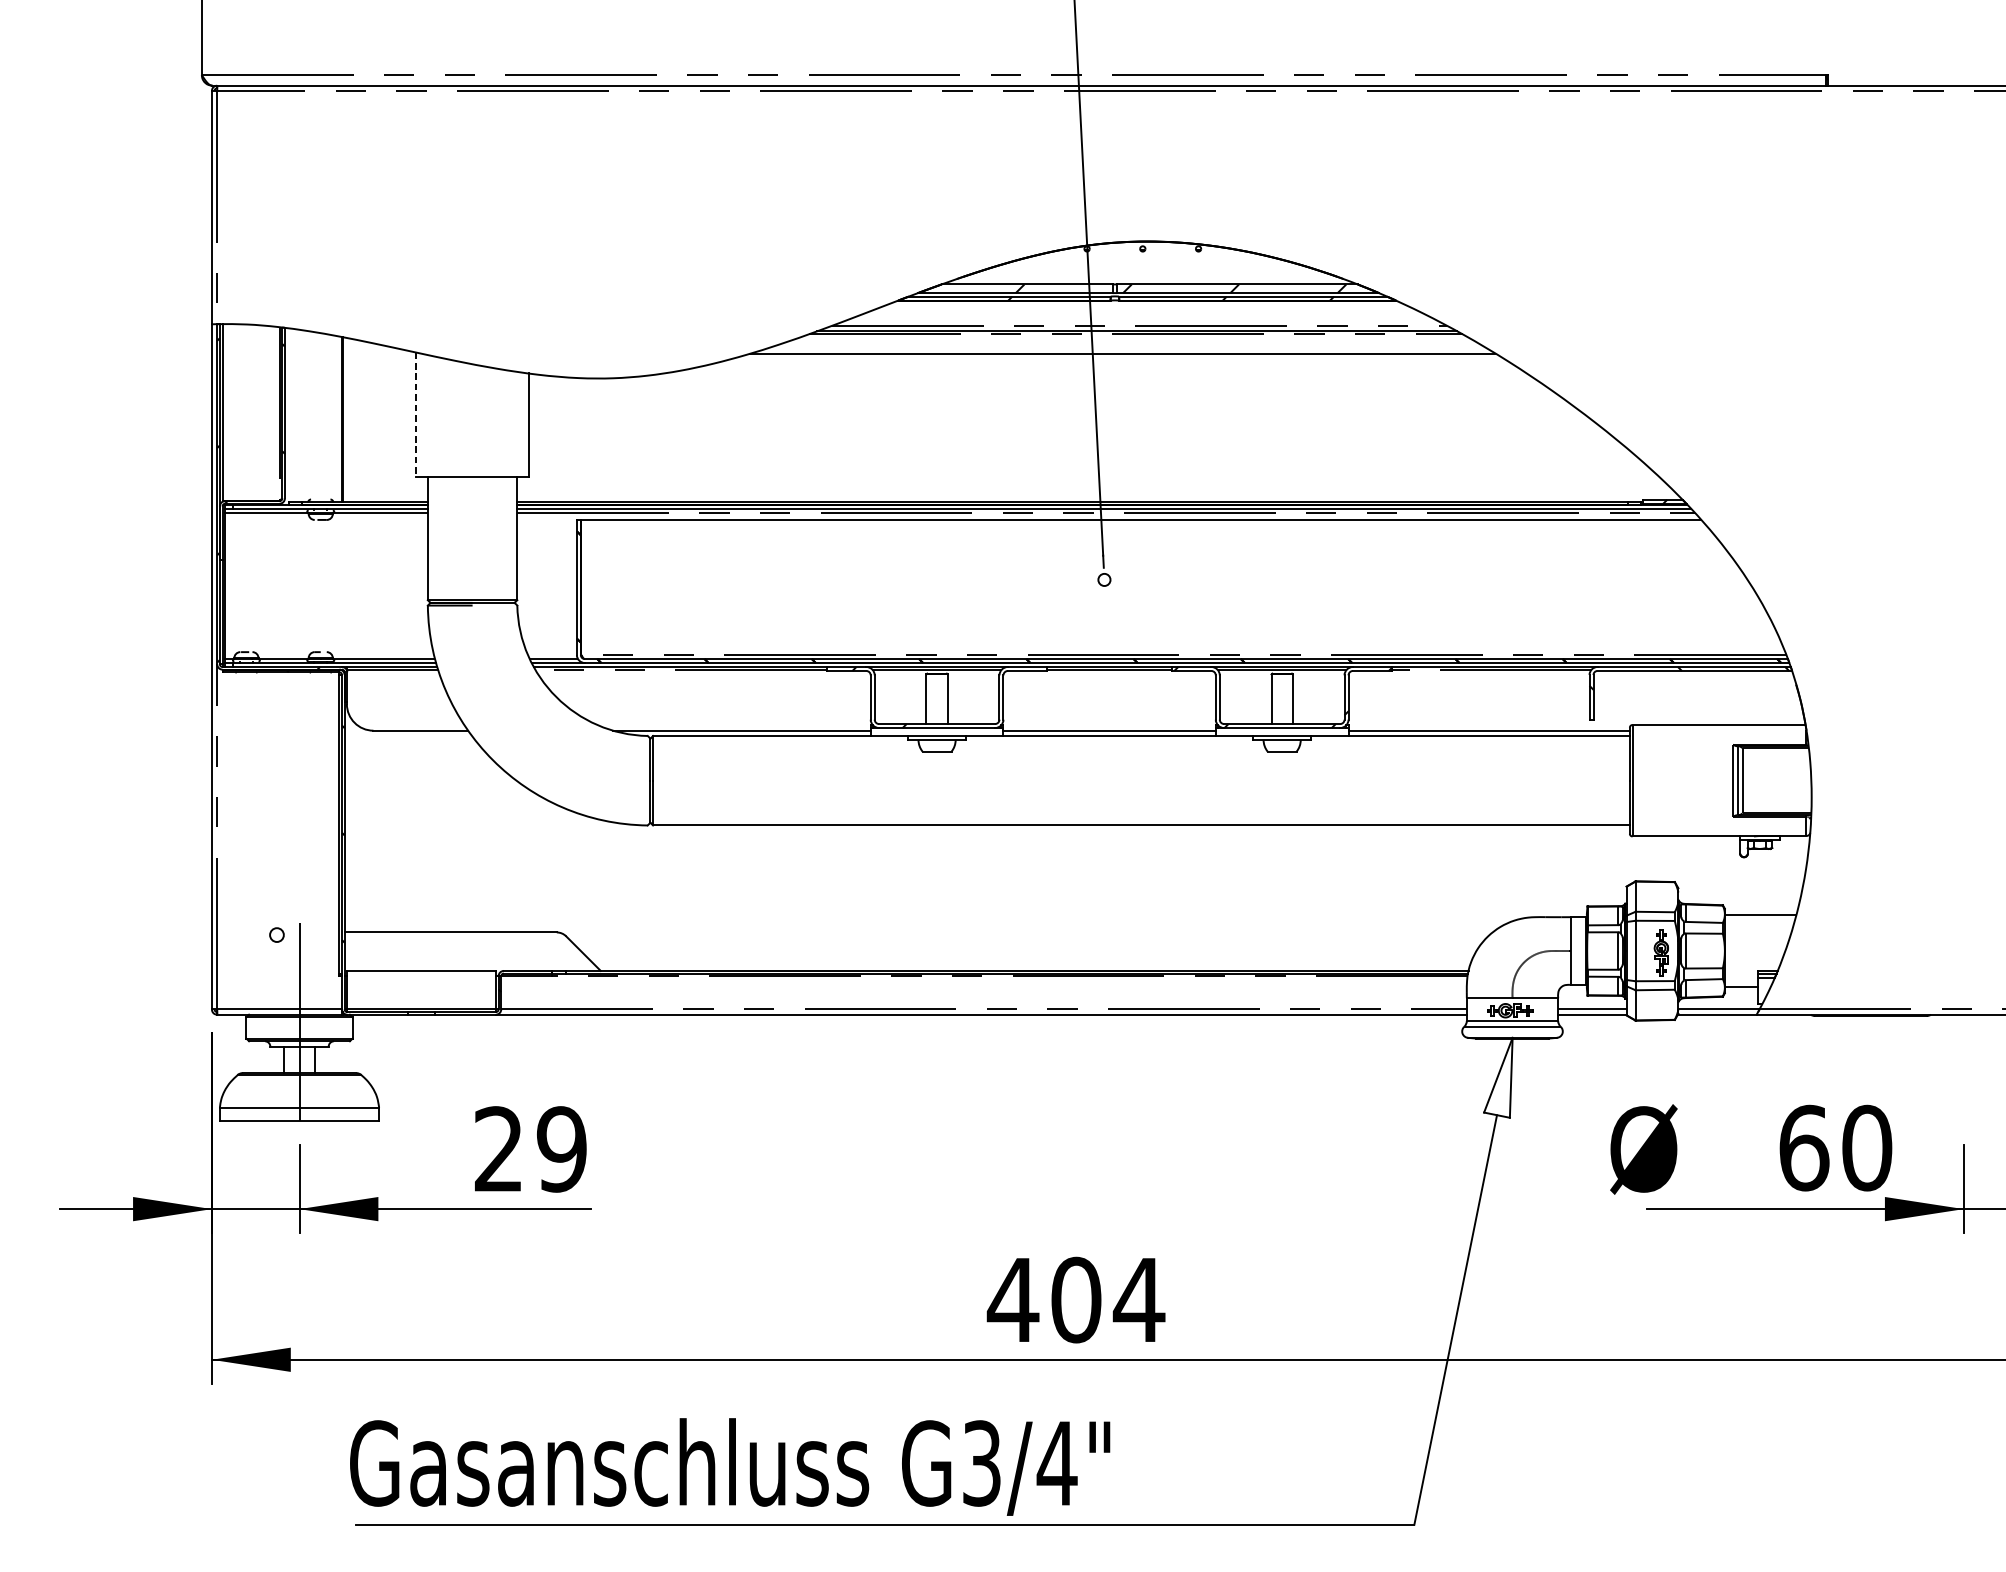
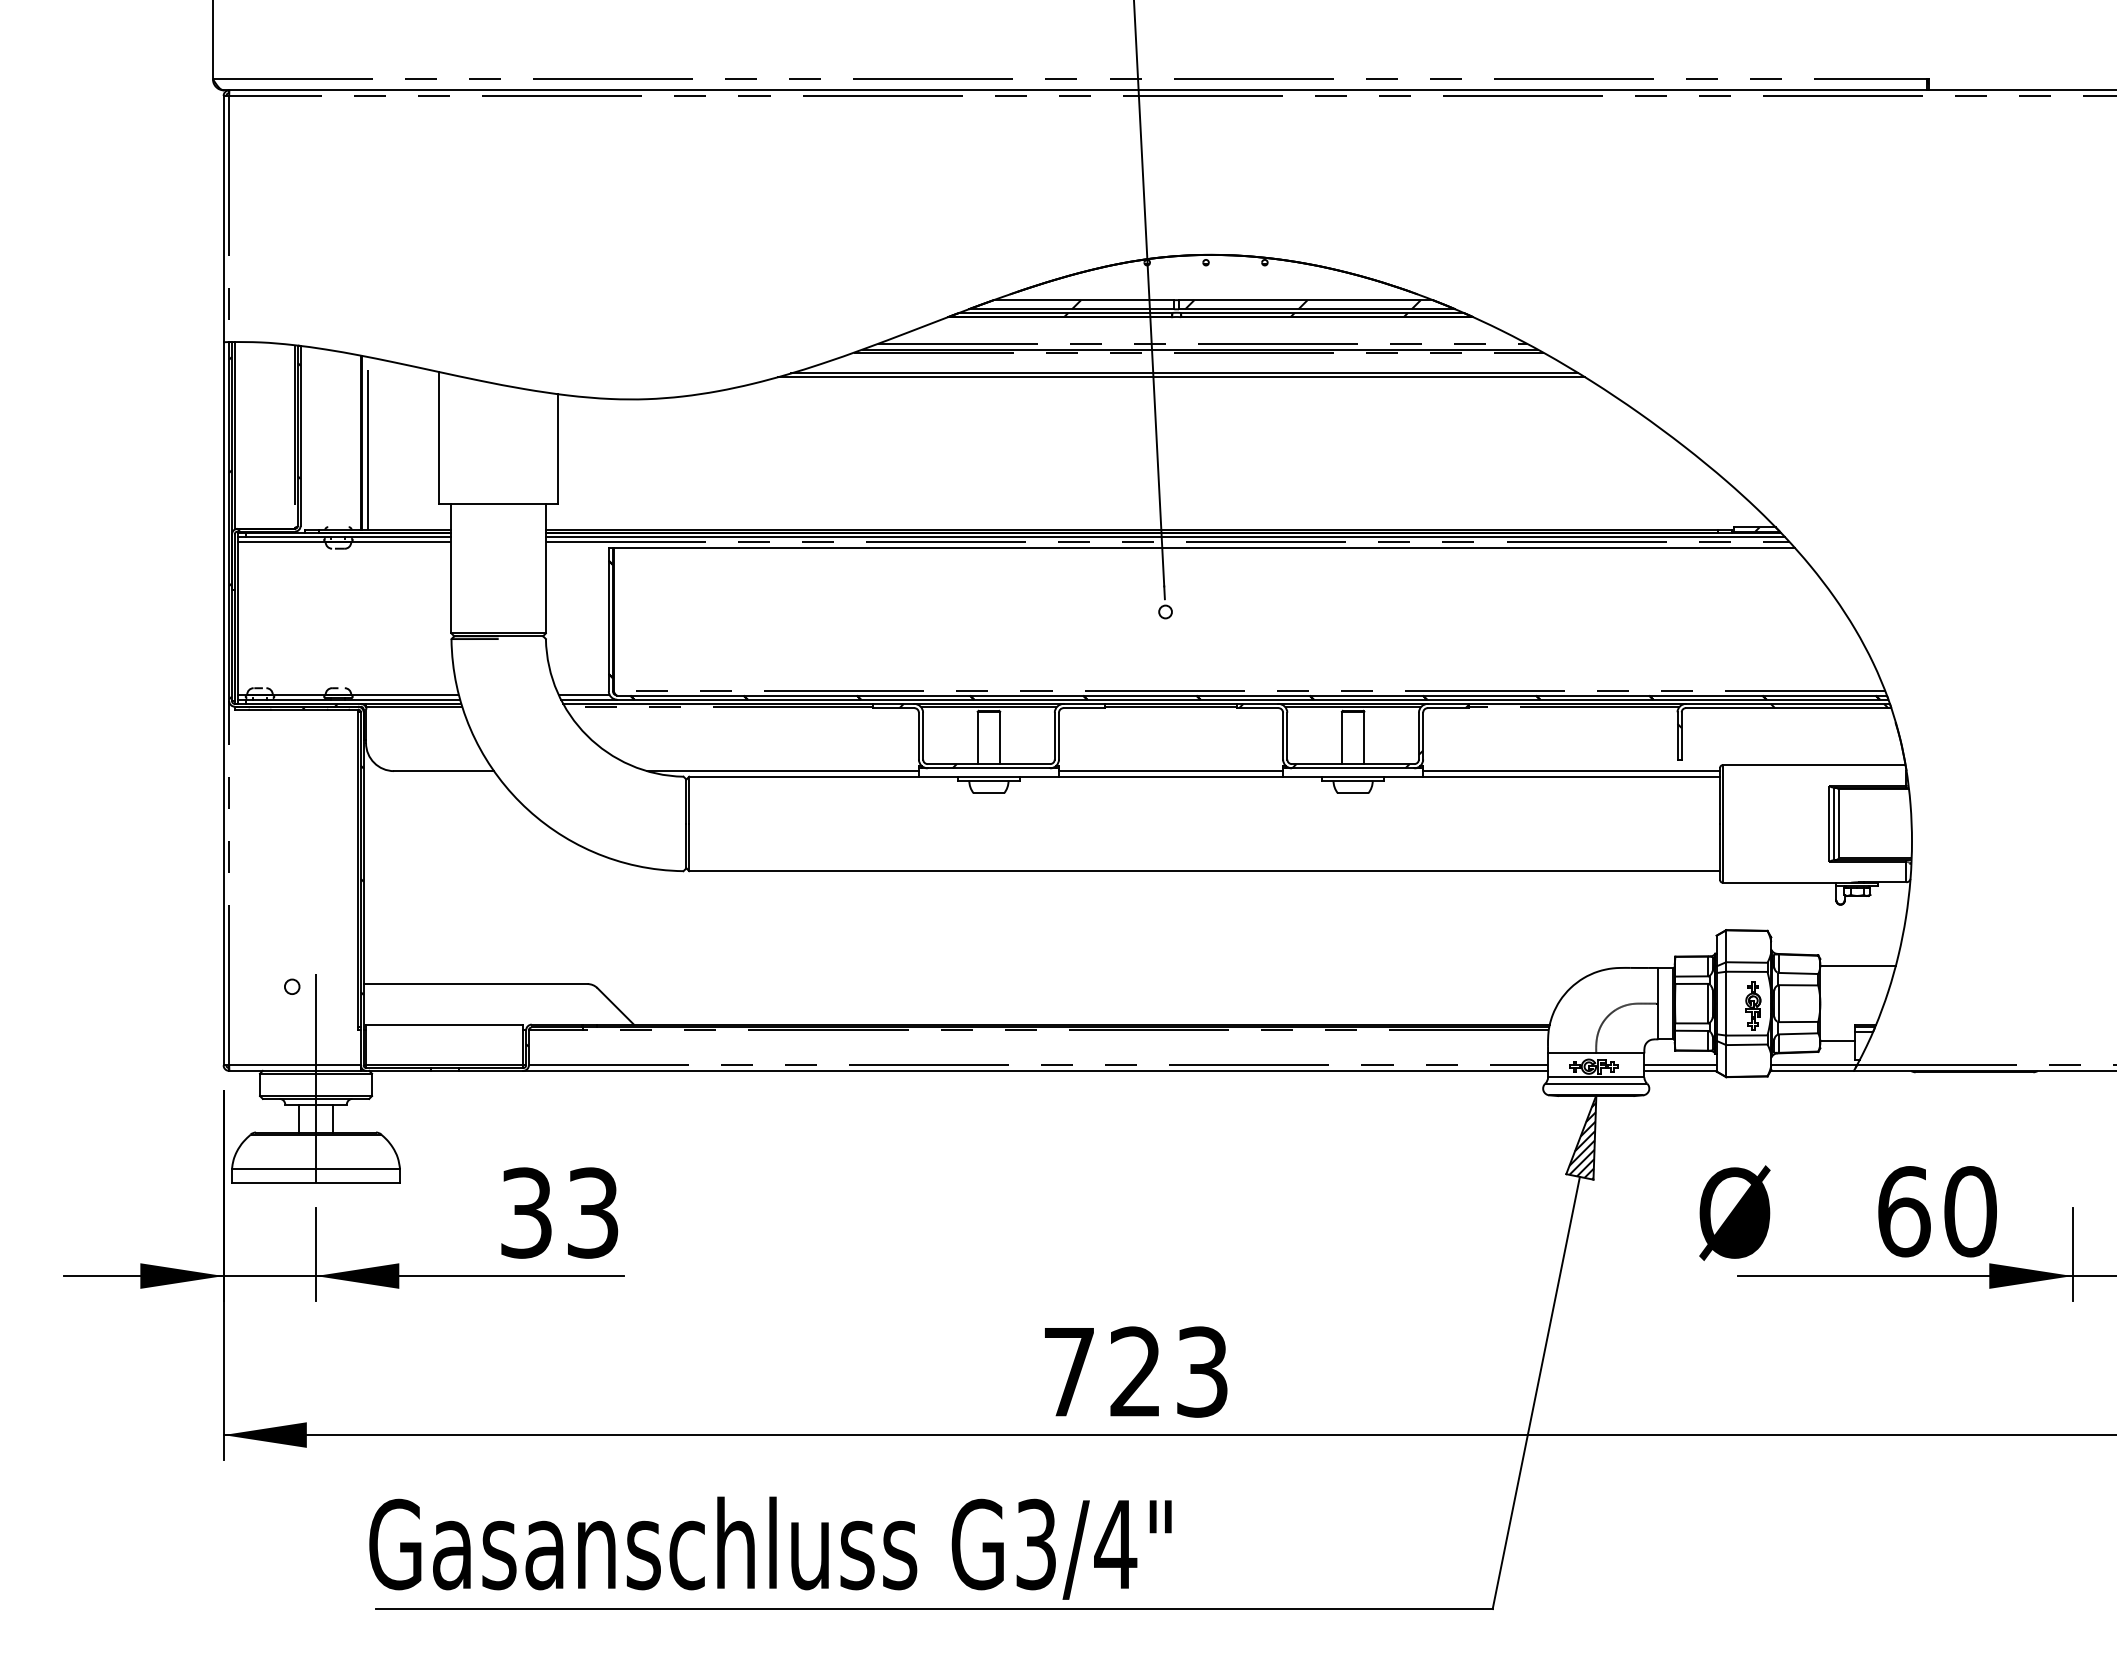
line: (1118, 357) -> (1180, 377), added
line: (416, 414) -> (439, 437), dashed -> solid
line: (348, 420) -> (367, 443), added
hatch: (1499, 1080) -> (1582, 1140), added
text: (531, 1148) -> (560, 1212), 29 -> 33
text: (1075, 1299) -> (1135, 1371), 404 -> 723

